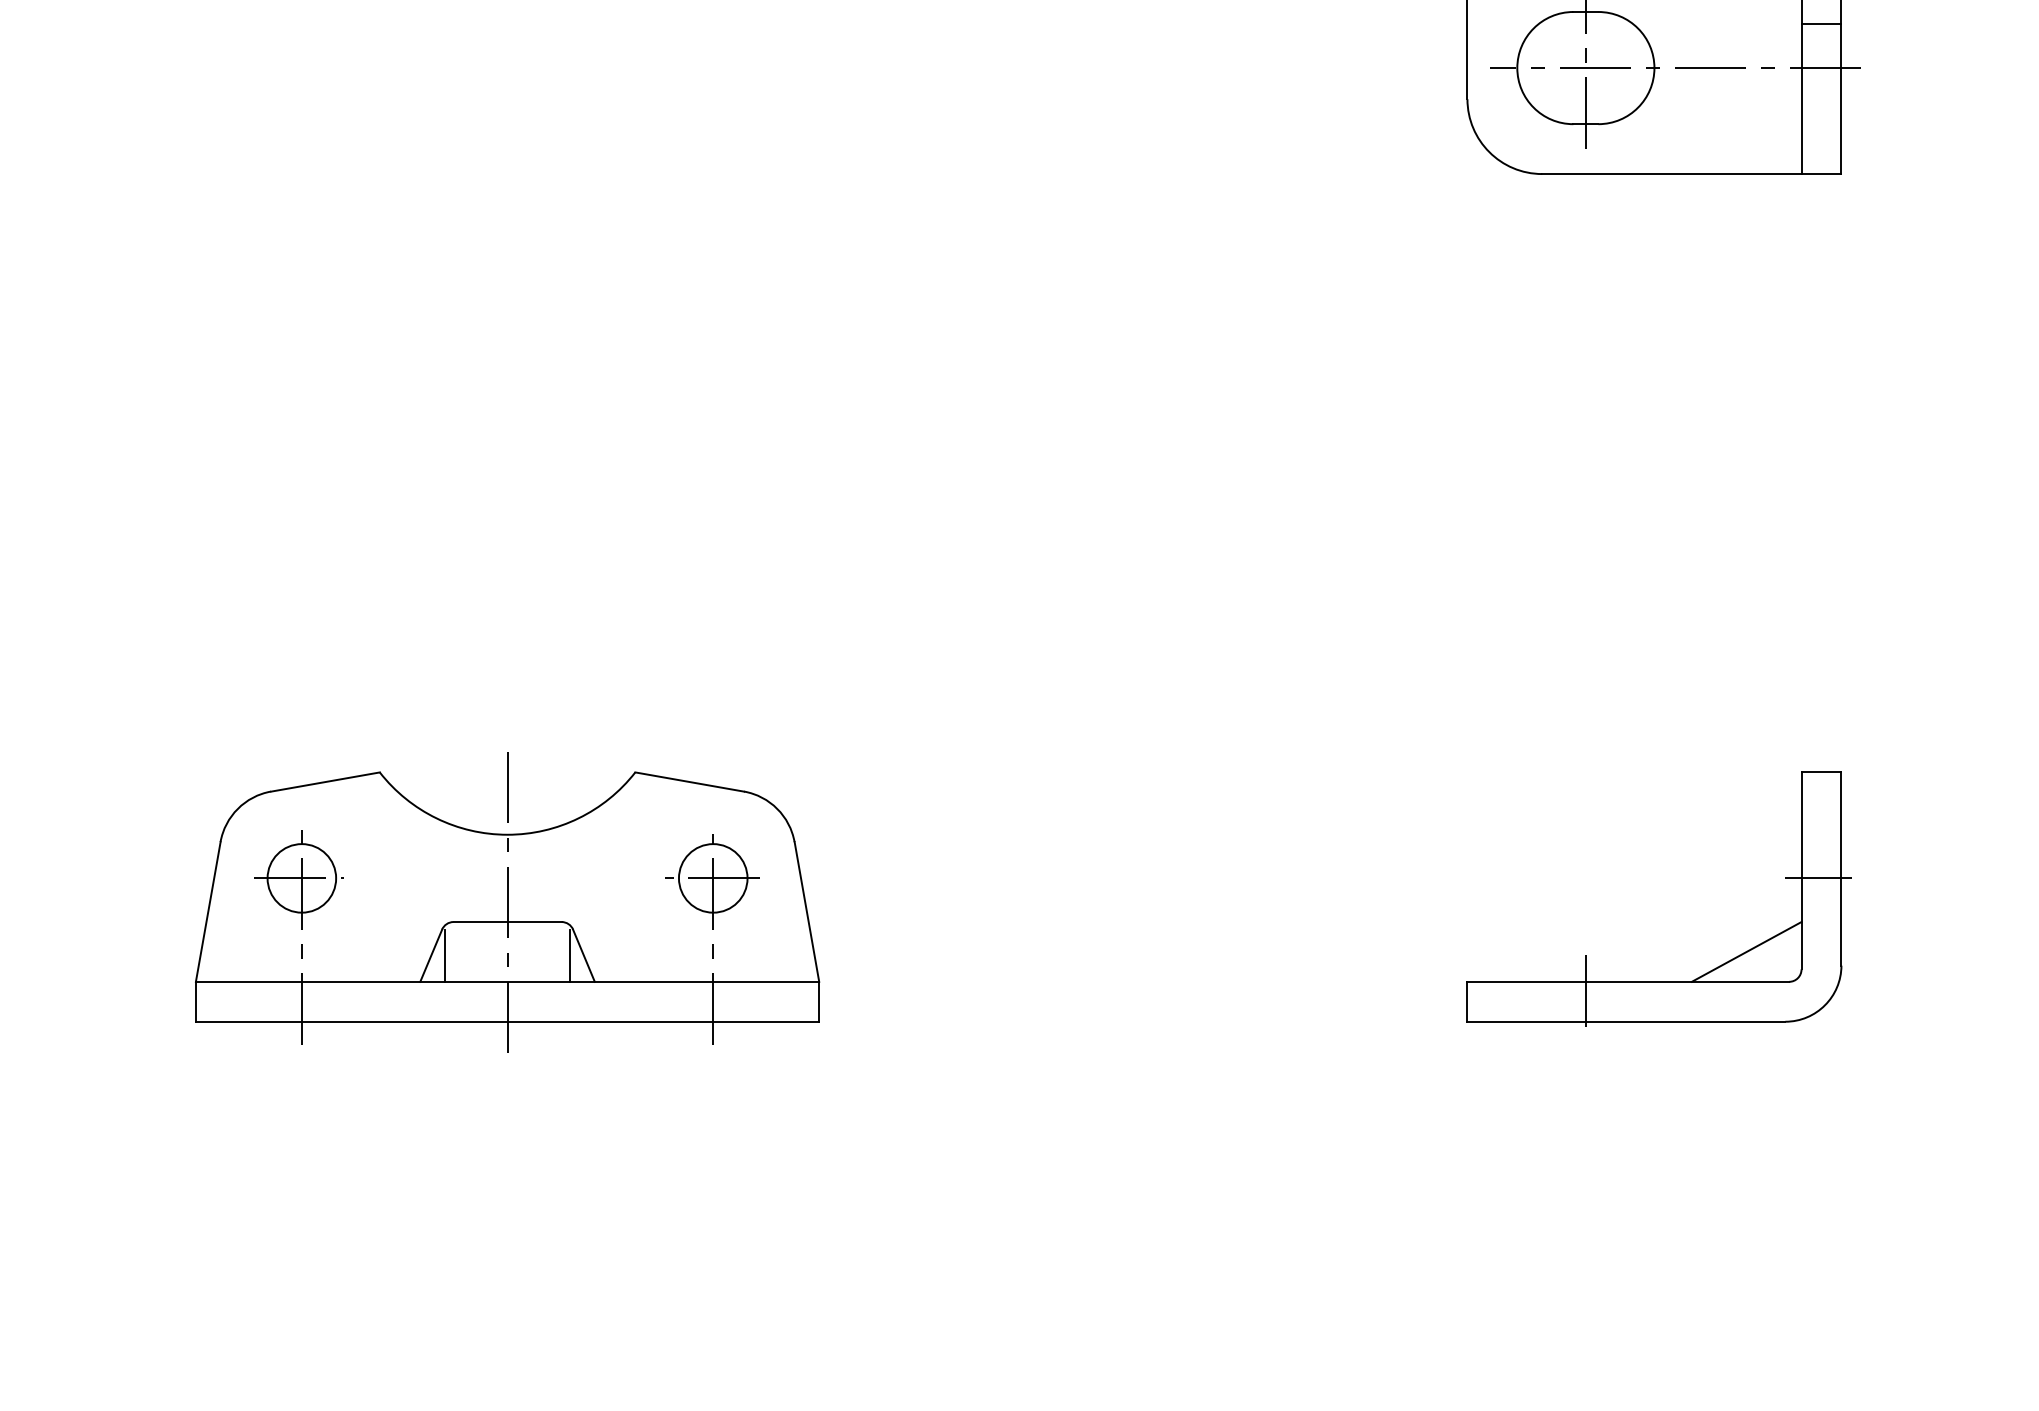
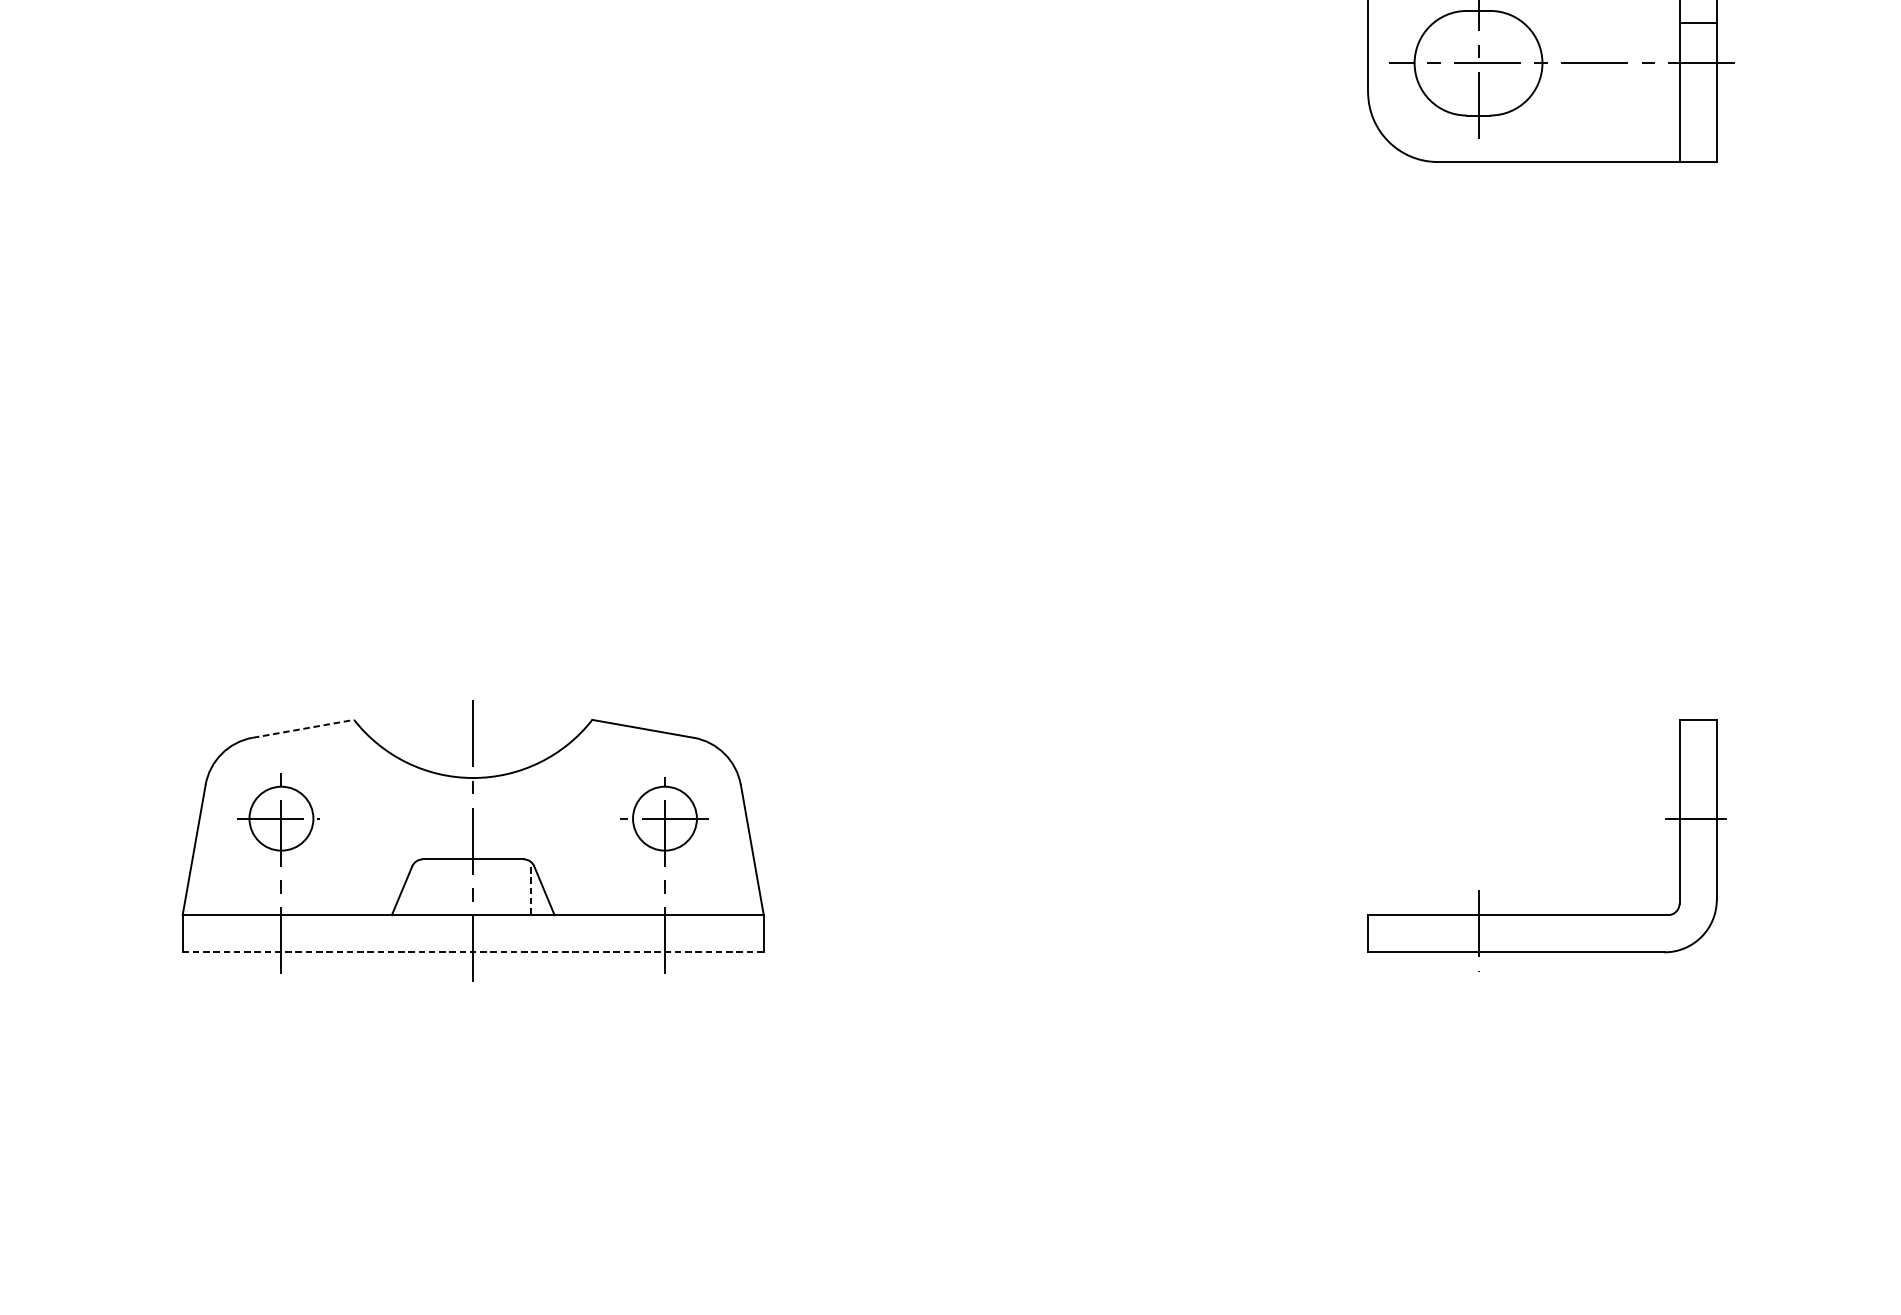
line: (326, 781) -> (304, 728), solid -> dashed
line: (1746, 951) -> (1628, 886), removed
line: (445, 955) -> (415, 890), removed
line: (569, 956) -> (530, 891), solid -> dashed
line: (507, 1021) -> (473, 952), solid -> dashed

